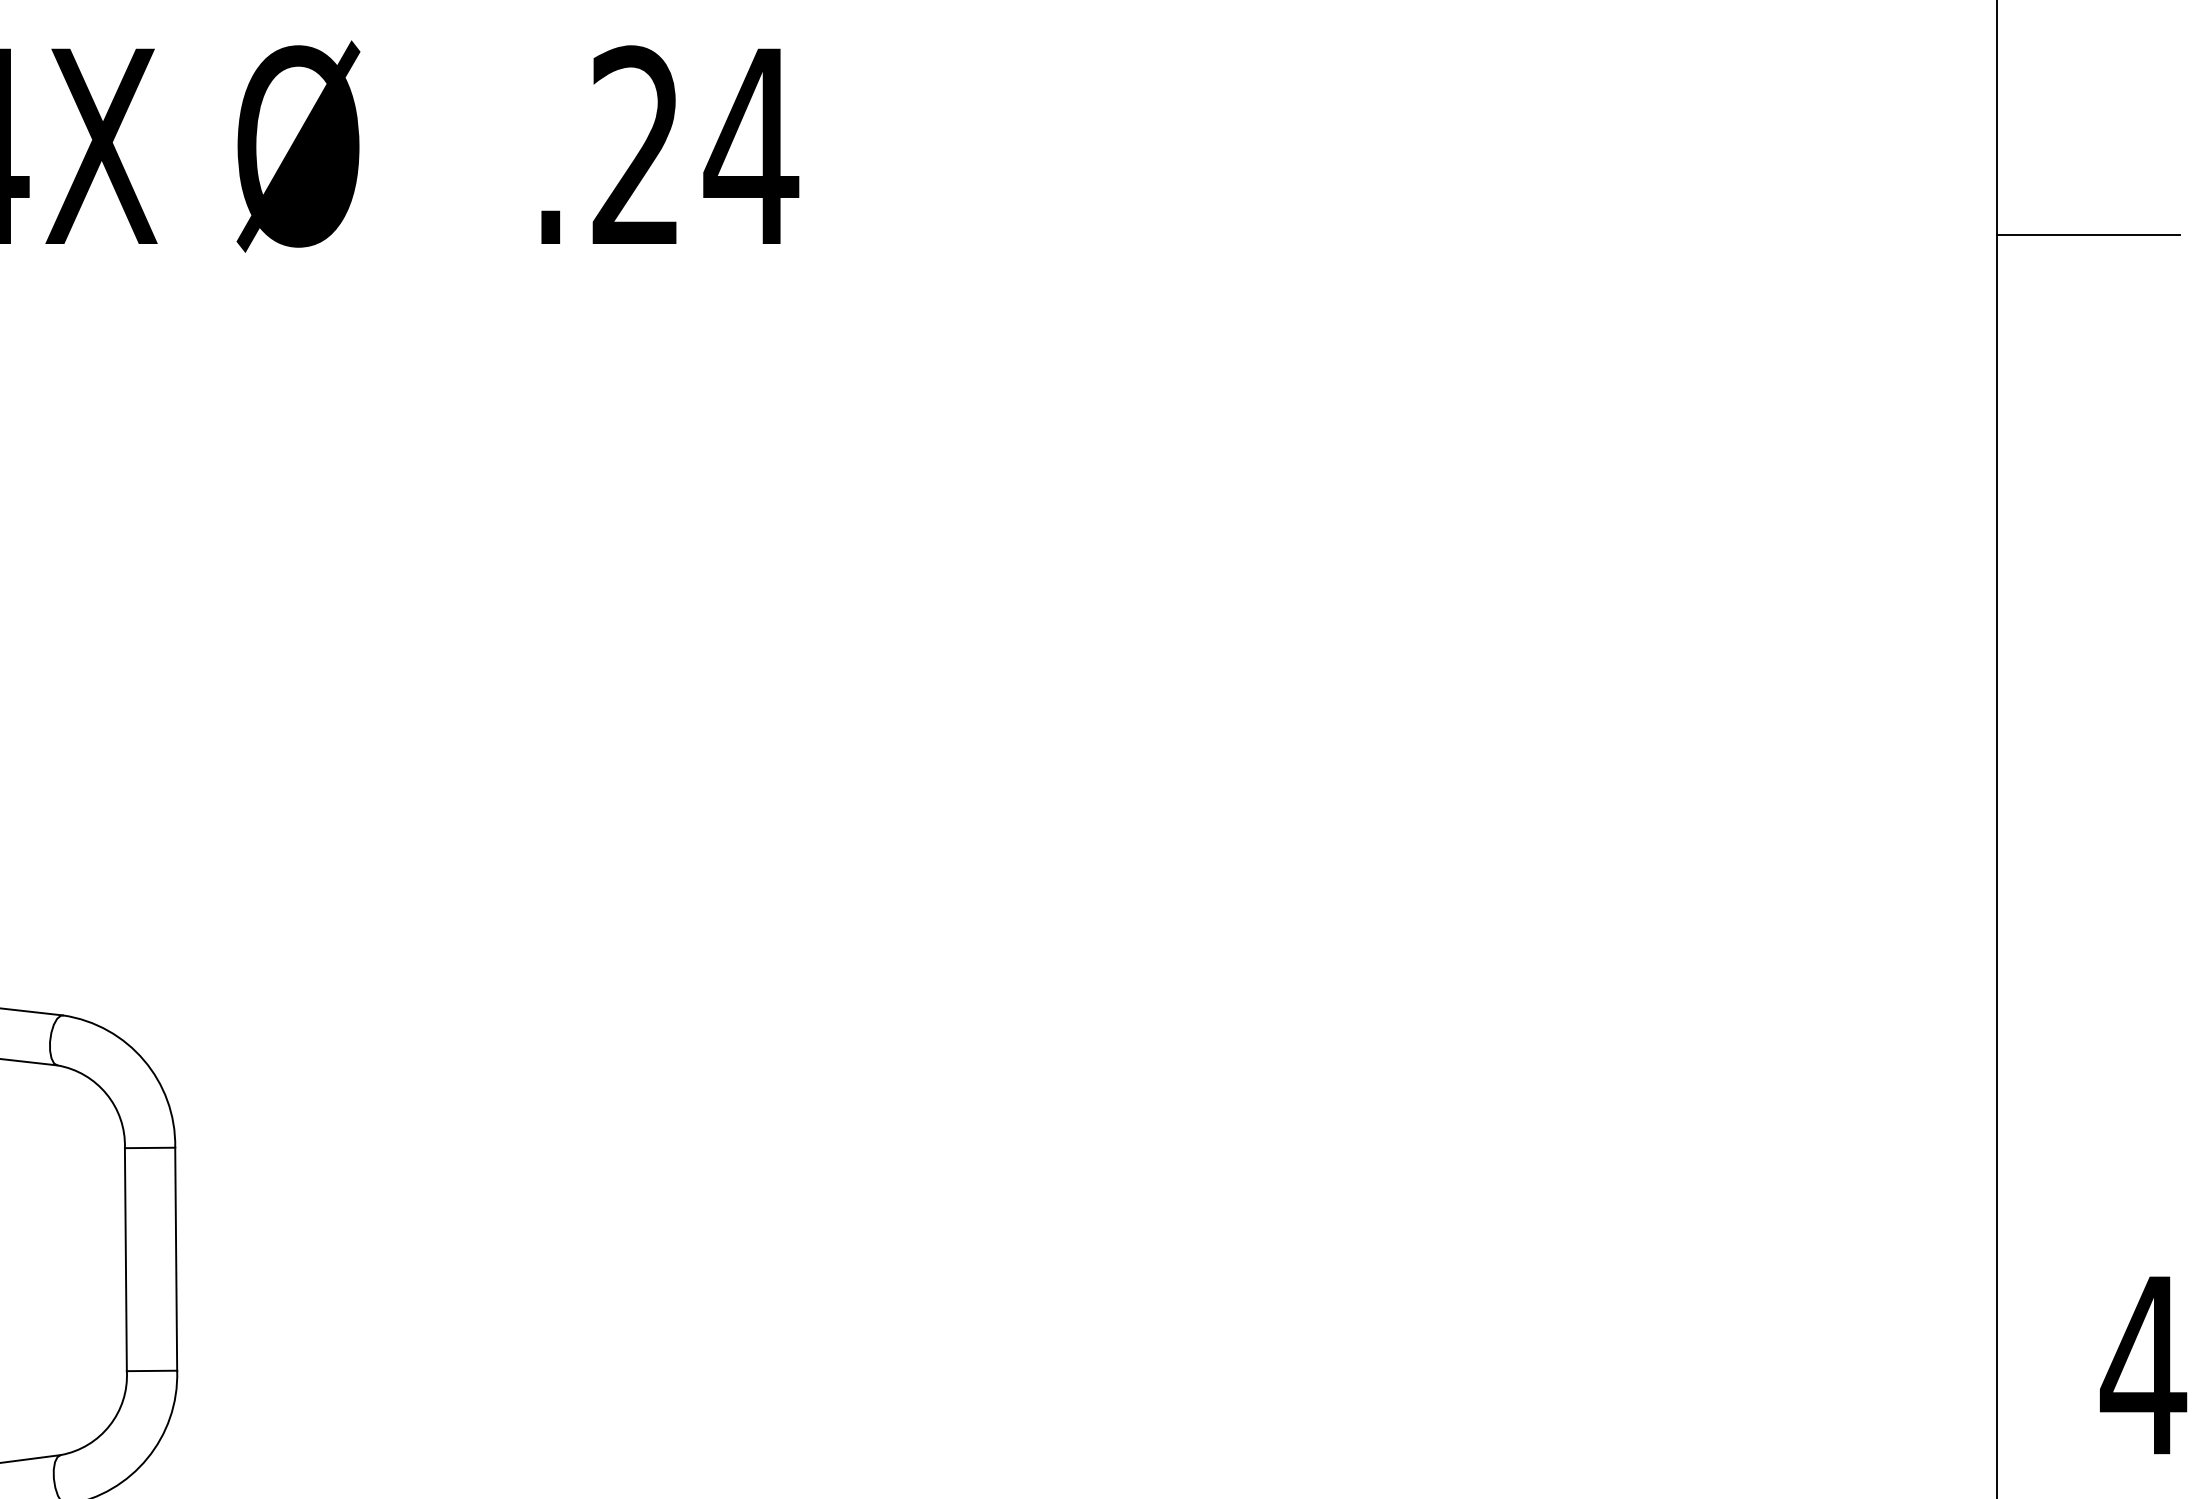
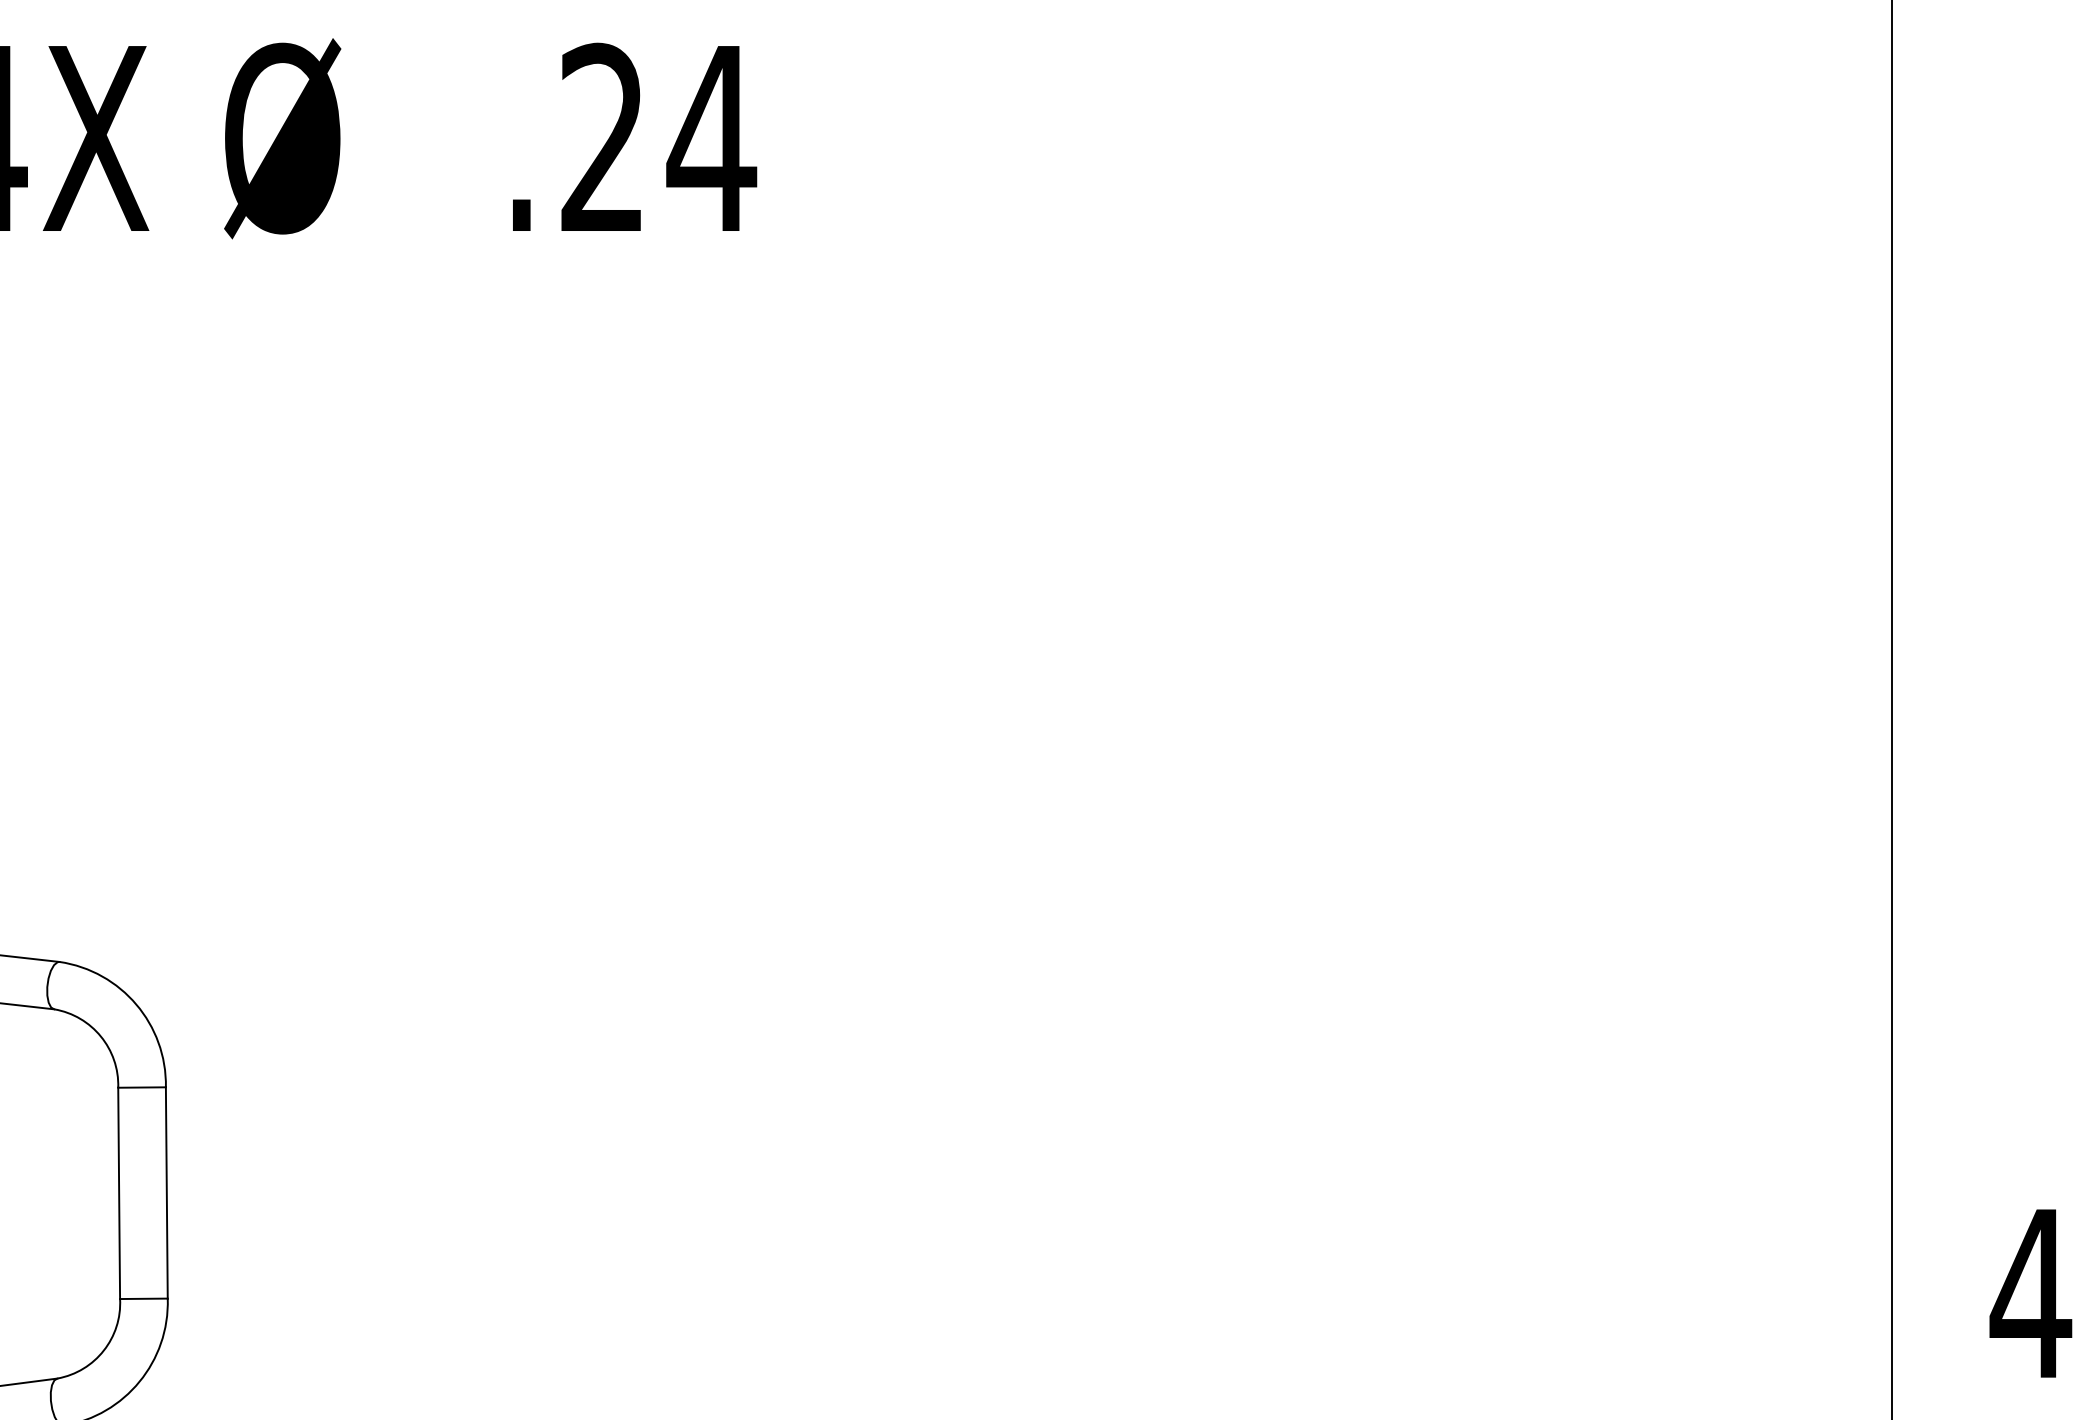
line: (2088, 234) -> (1978, 222), removed

